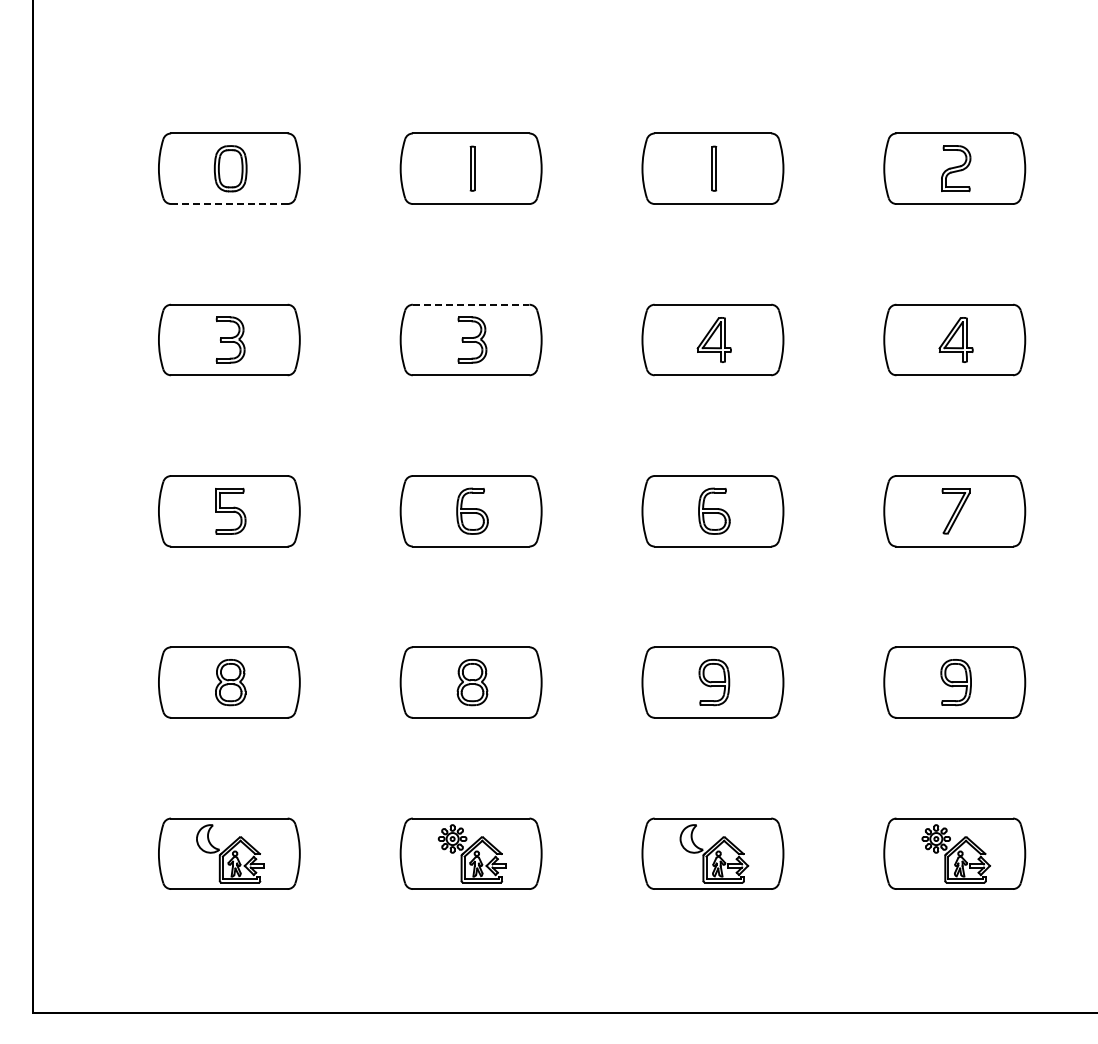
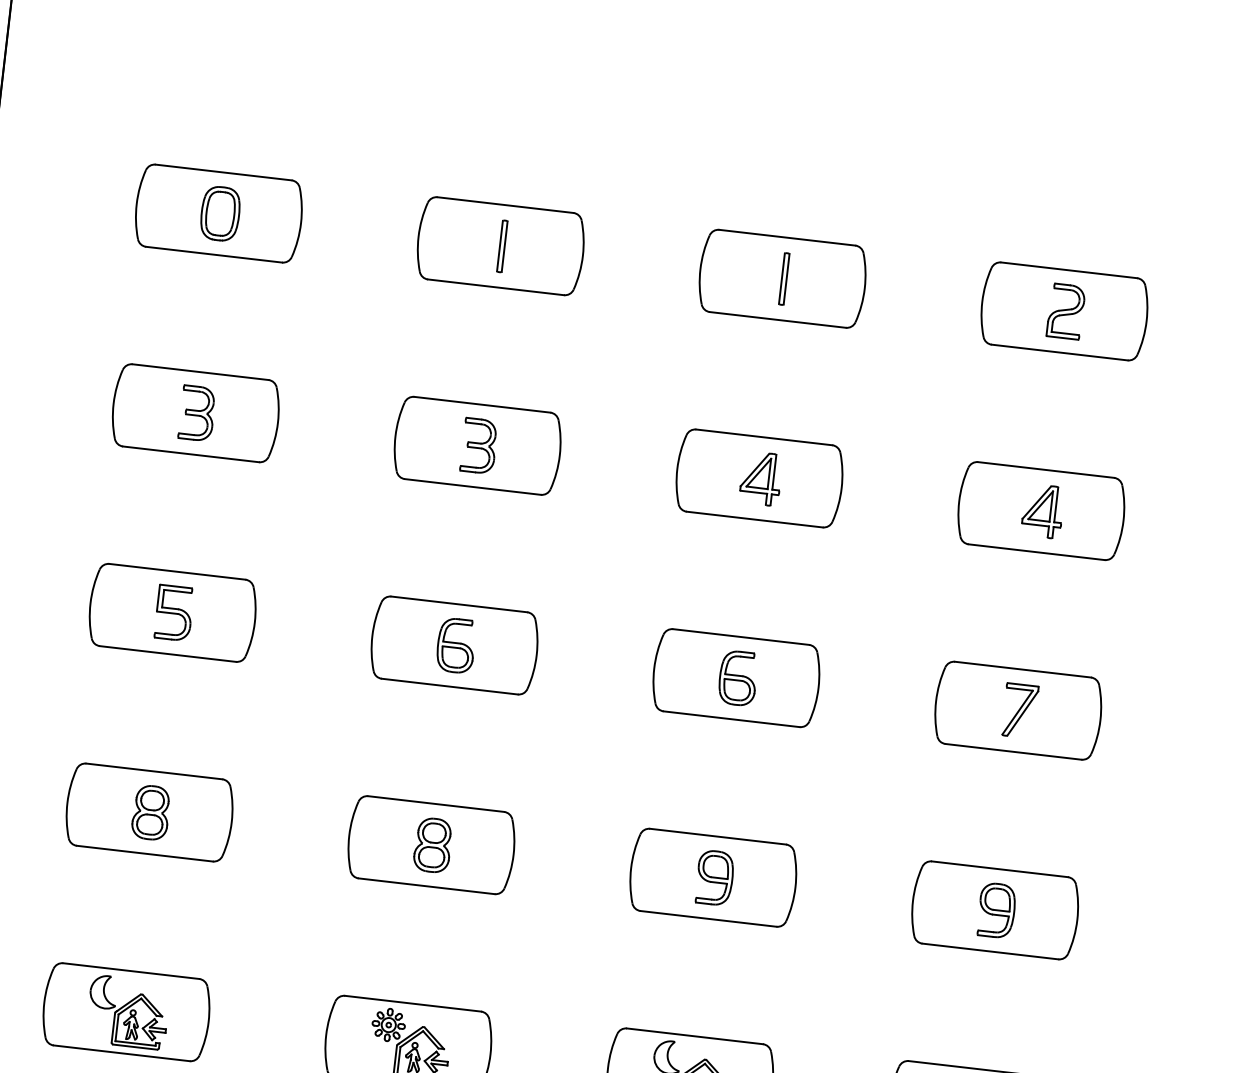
line: (228, 204) -> (213, 255), dashed -> solid
line: (471, 304) -> (482, 404), dashed -> solid

